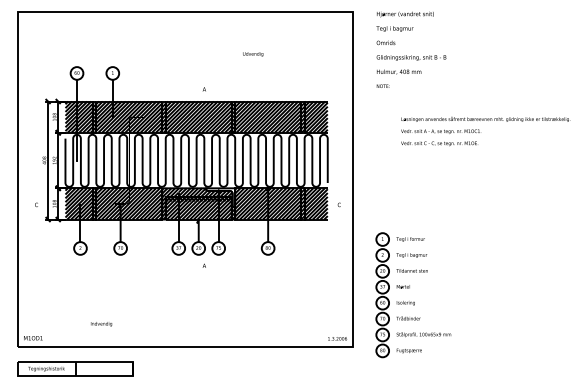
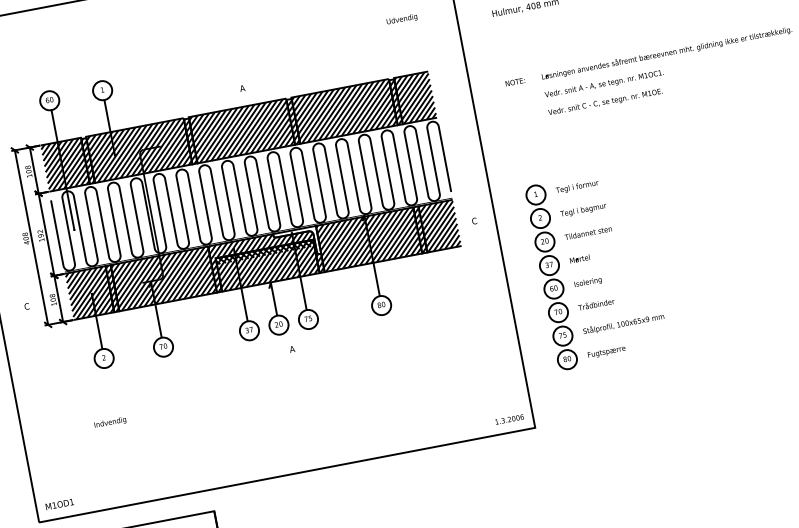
text: (253, 54) -> (402, 19), moved
text: (382, 85) -> (513, 81), moved
part: (413, 295) -> (597, 269), moved
text: (101, 324) -> (110, 423), moved

